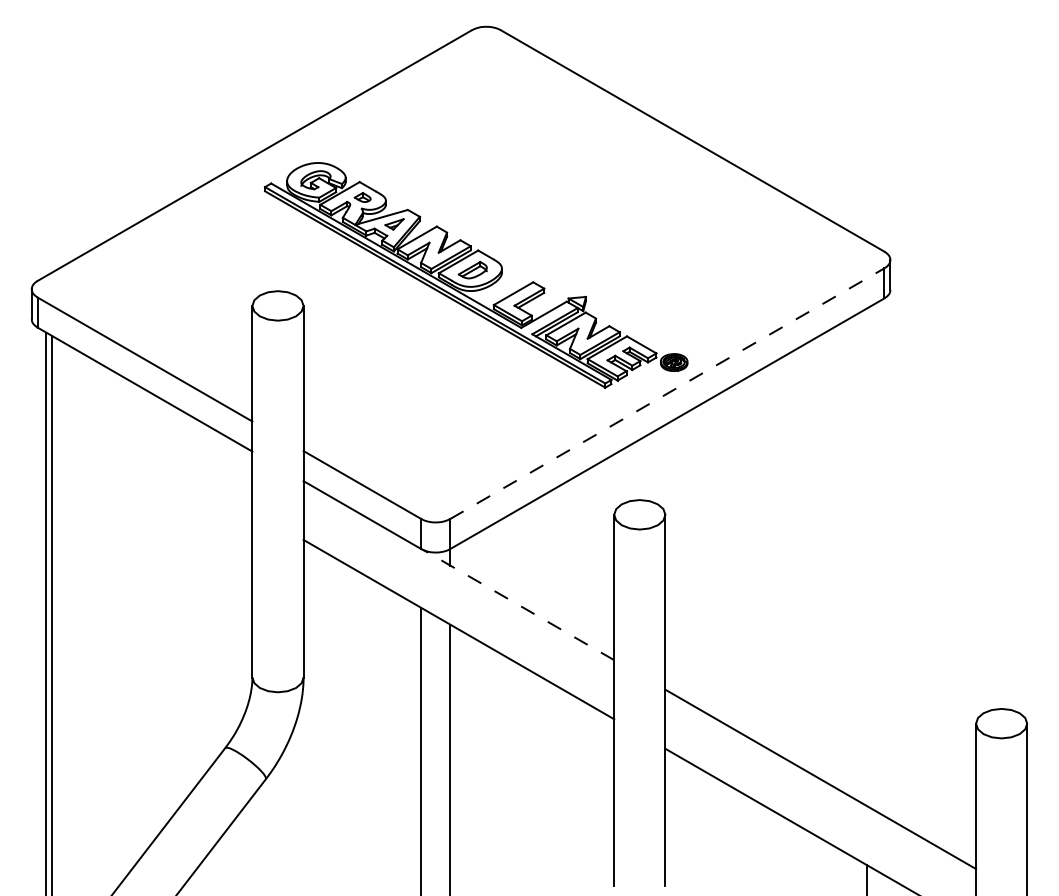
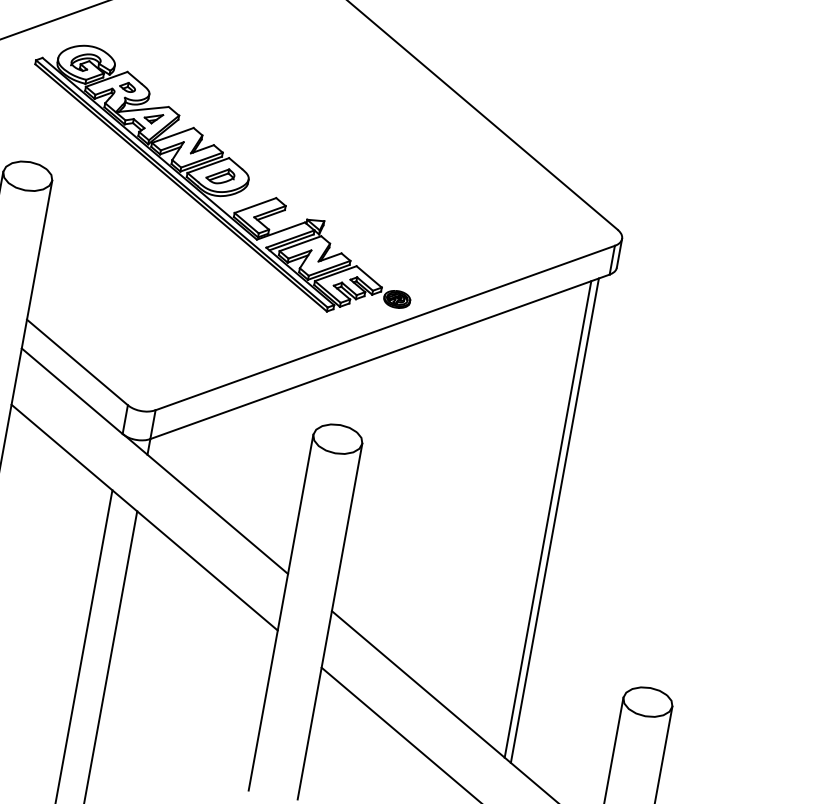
line: (667, 393) -> (385, 327), dashed -> solid
line: (867, 557) -> (548, 519), added
line: (874, 557) -> (555, 520), added
line: (518, 604) -> (206, 503), dashed -> solid

